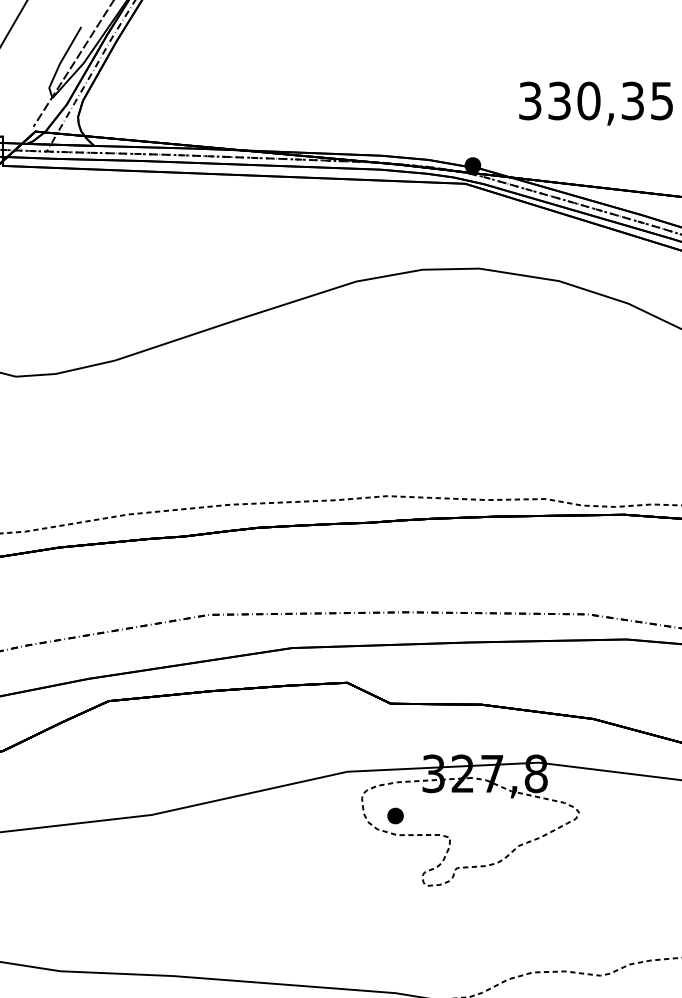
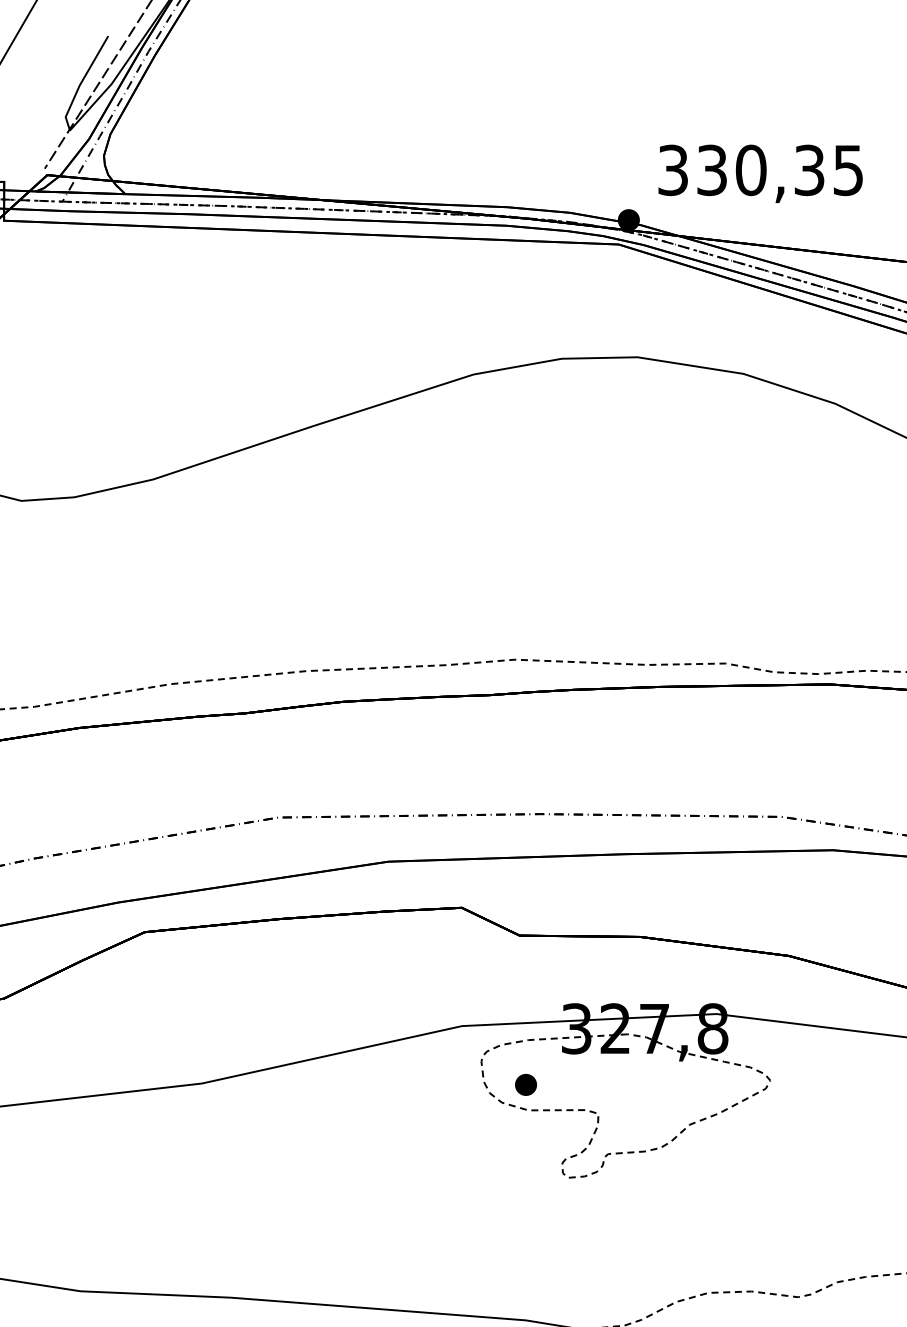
text: (595, 103) -> (759, 173), moved

